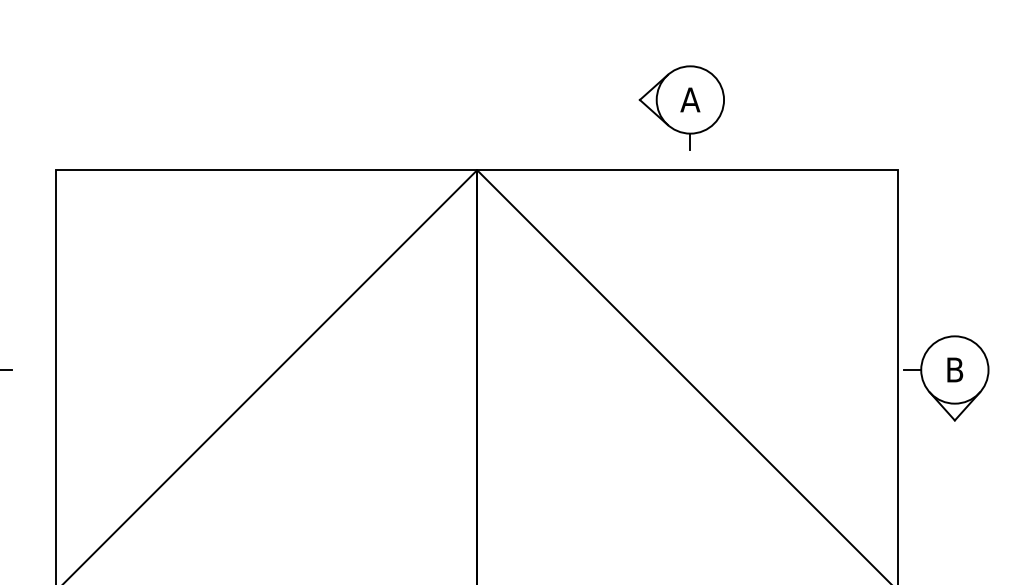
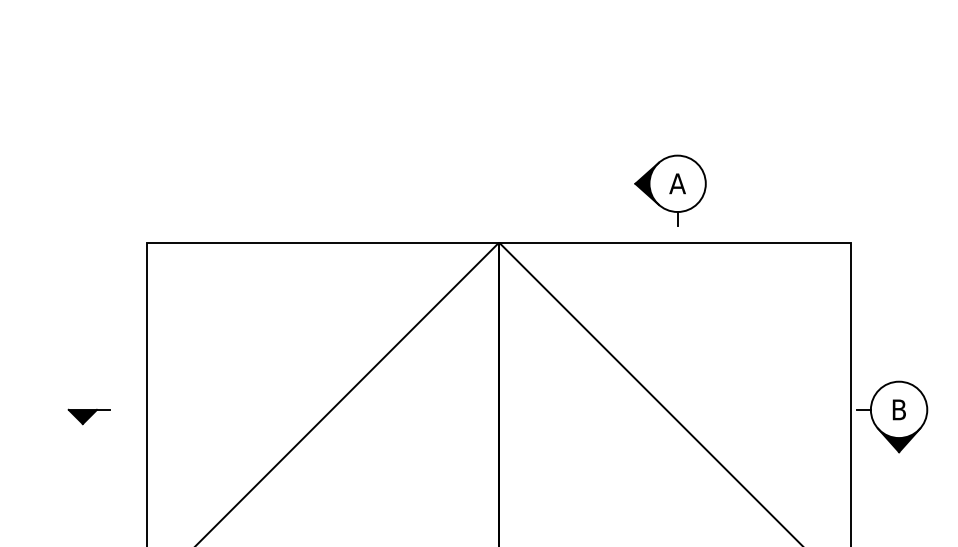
fill: (653, 99) -> (646, 183), added
fill: (955, 406) -> (899, 440), added

